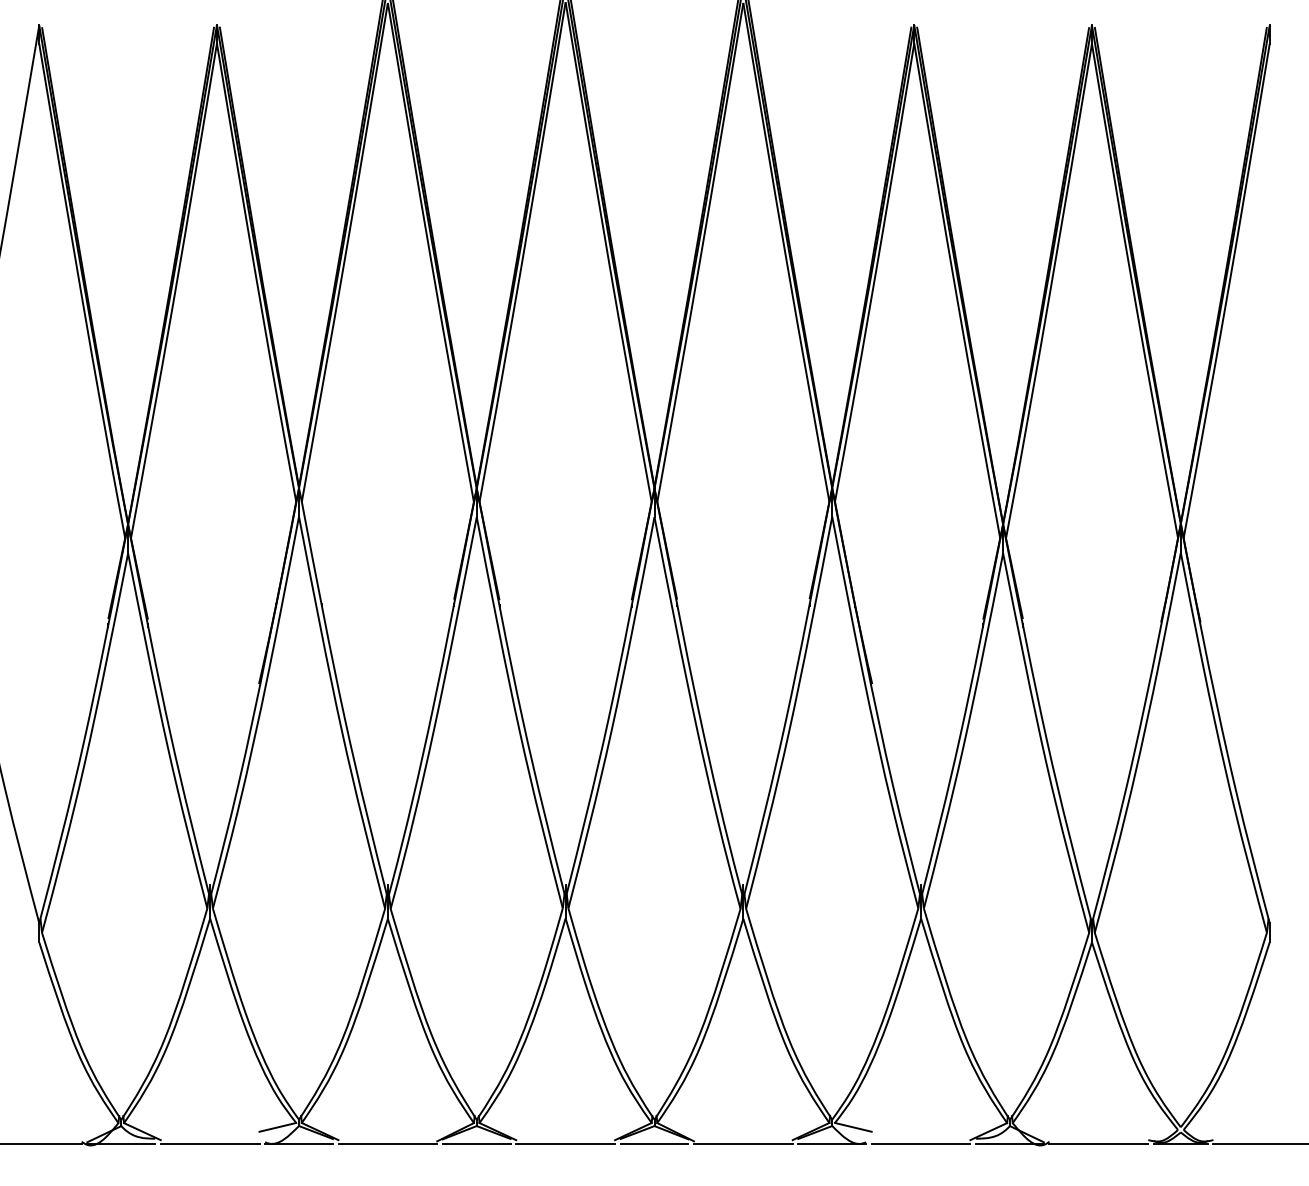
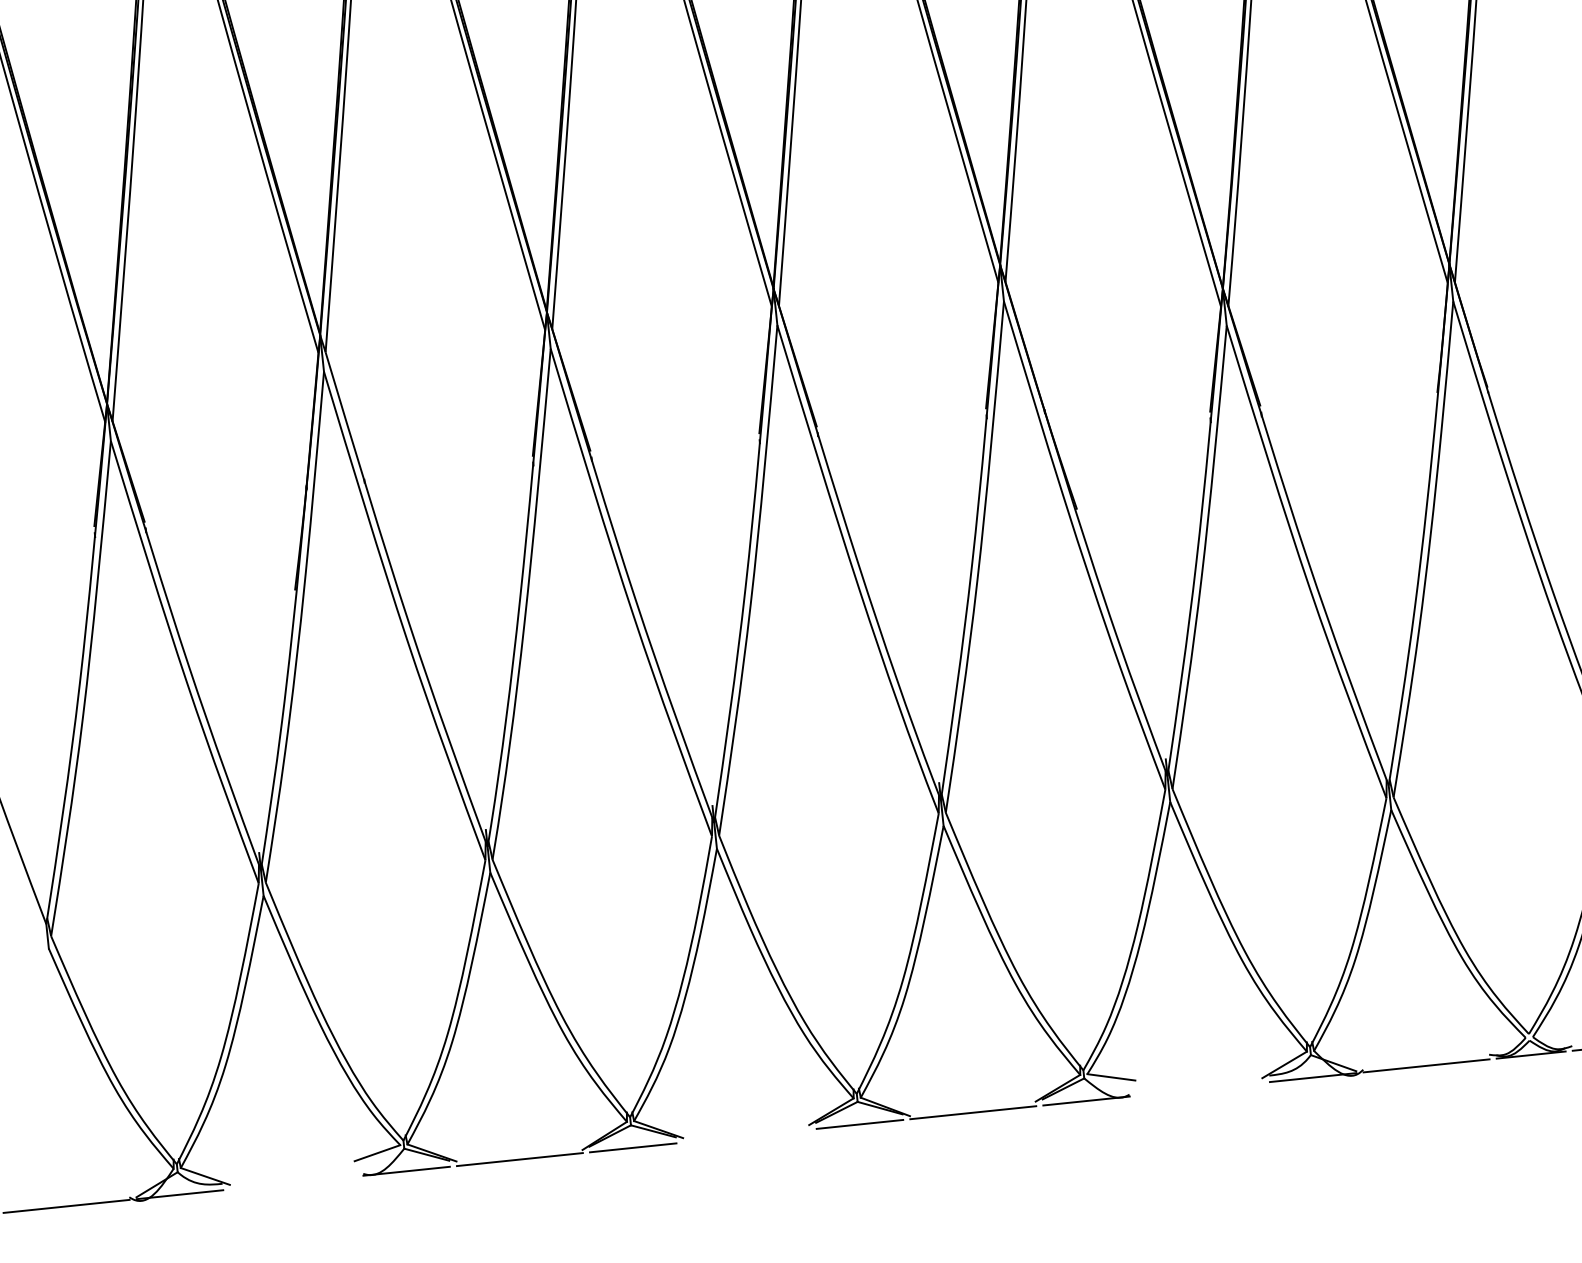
line: (209, 1143) -> (292, 1182), removed
line: (565, 1143) -> (746, 1135), removed
line: (920, 1143) -> (1199, 1089), removed

